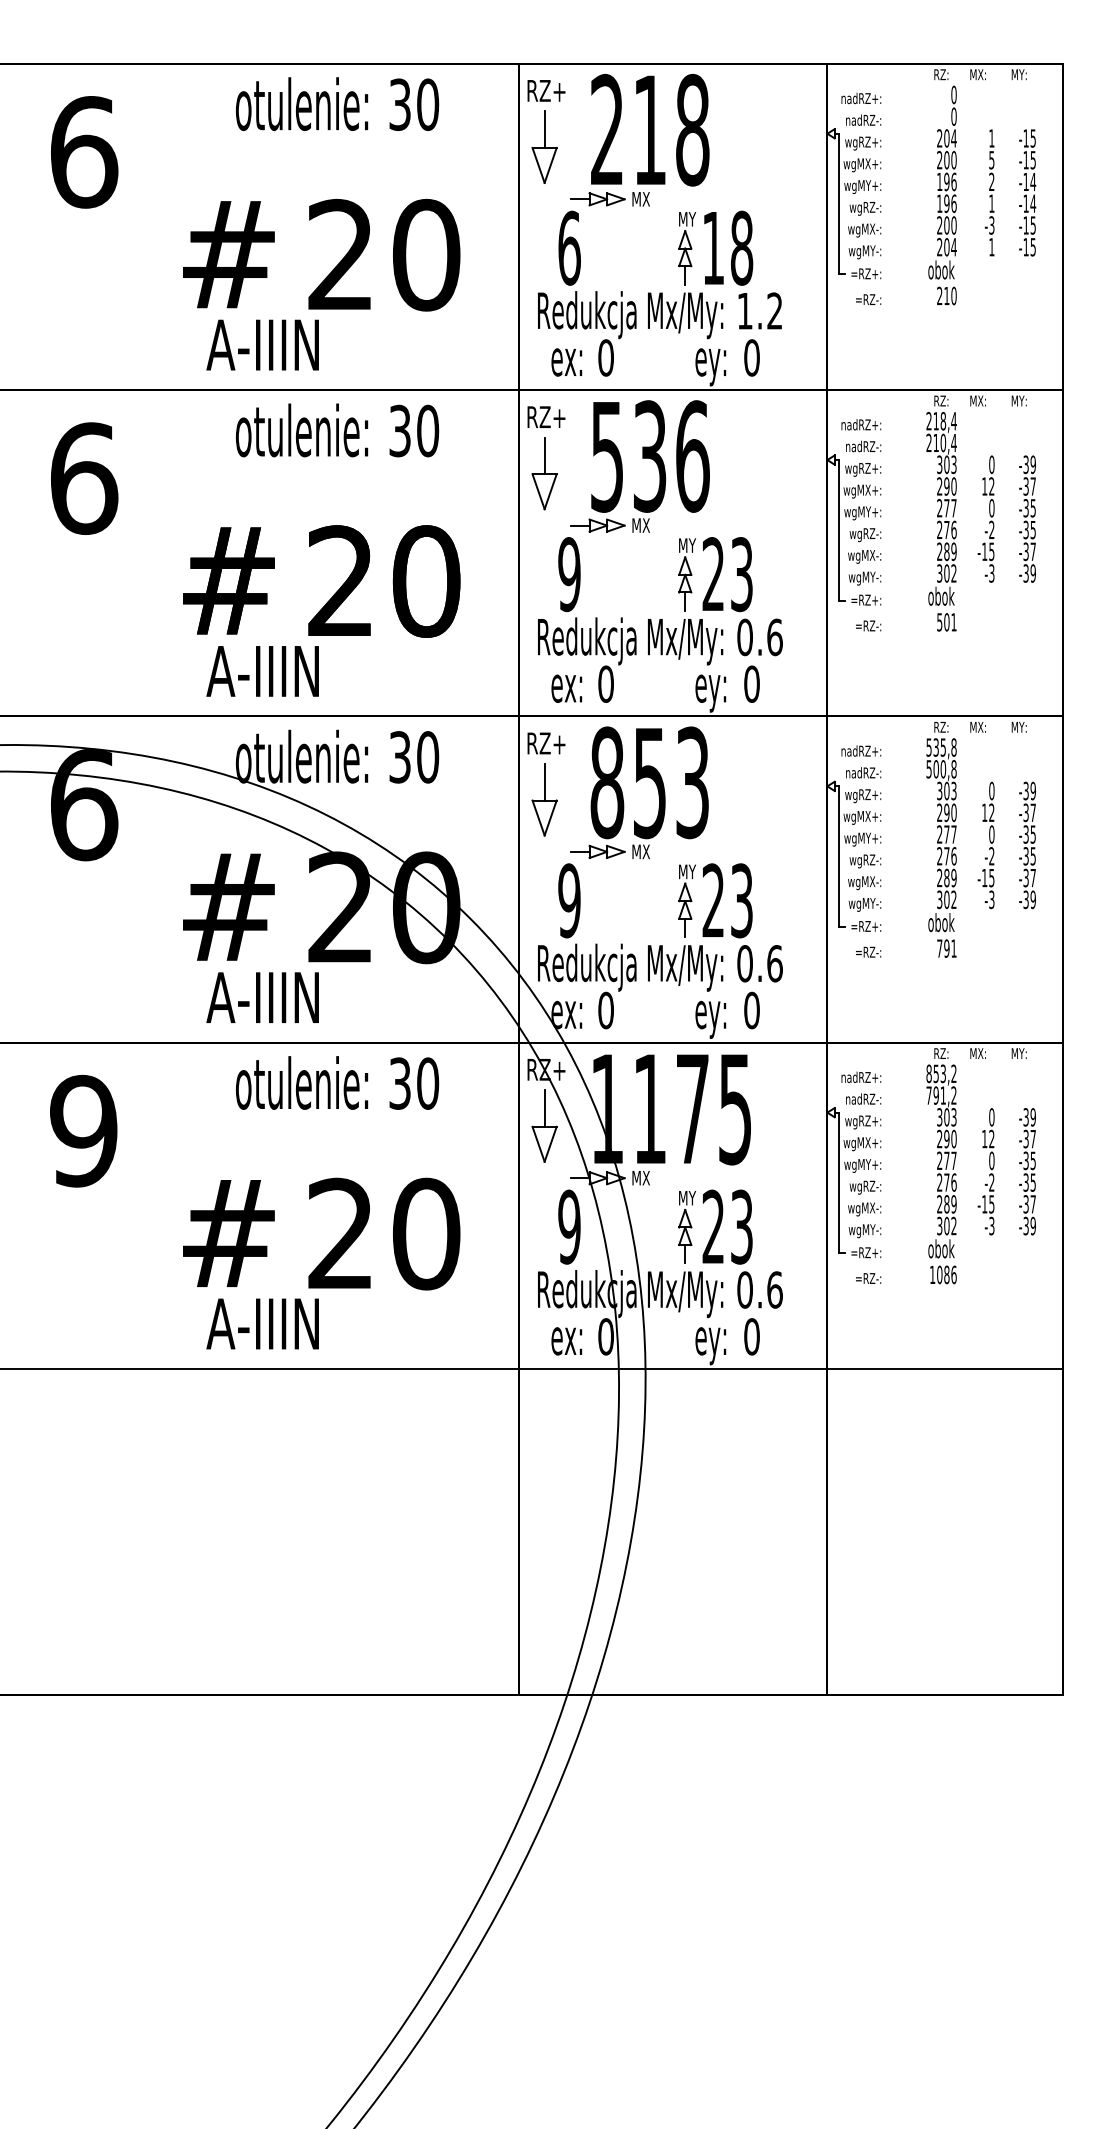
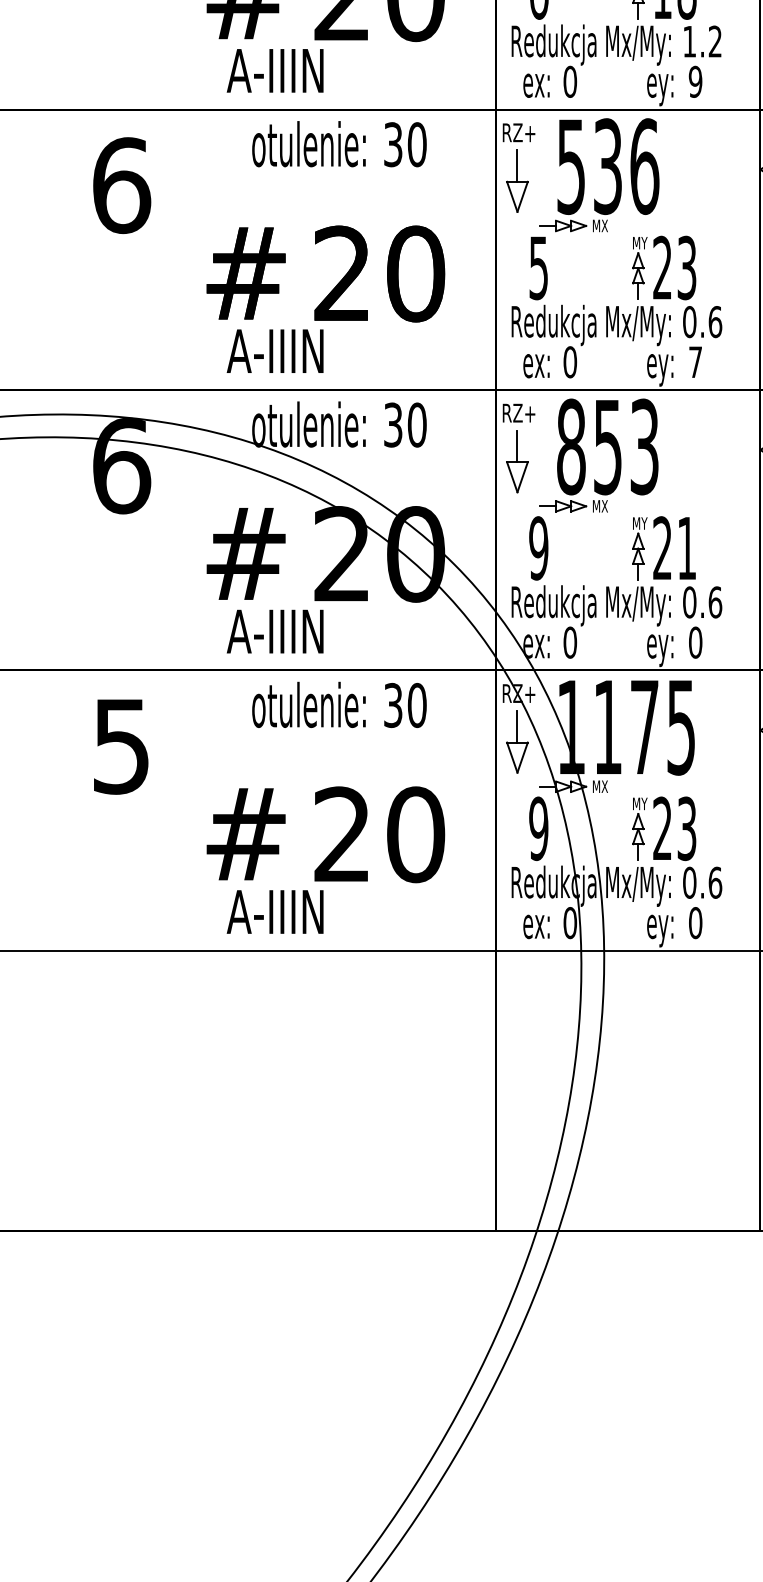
text: (751, 357) -> (695, 81), 0 -> 9
text: (569, 574) -> (538, 267), 9 -> 5
text: (751, 683) -> (695, 361), 0 -> 7
text: (741, 900) -> (686, 548), 23 -> 21
text: (83, 1130) -> (121, 745), 9 -> 5

